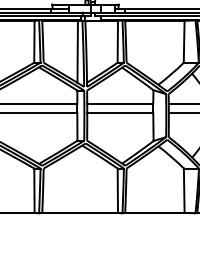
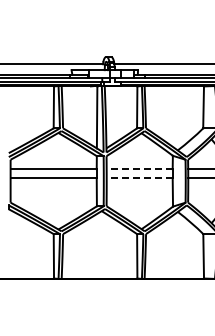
line: (120, 103) -> (139, 169), solid -> dashed
line: (120, 112) -> (139, 178), solid -> dashed

